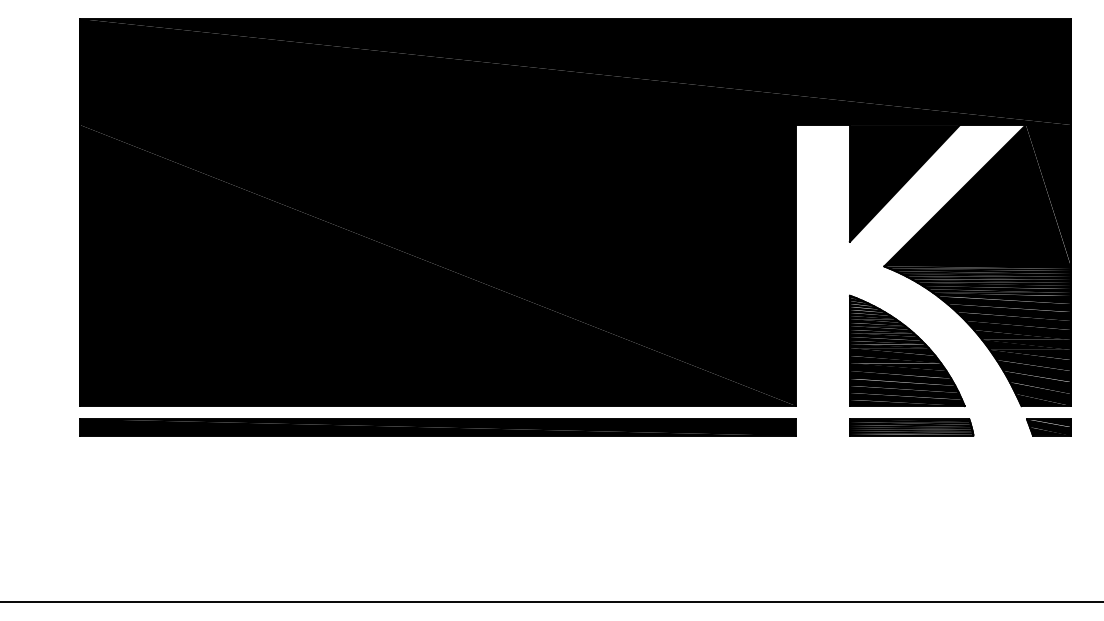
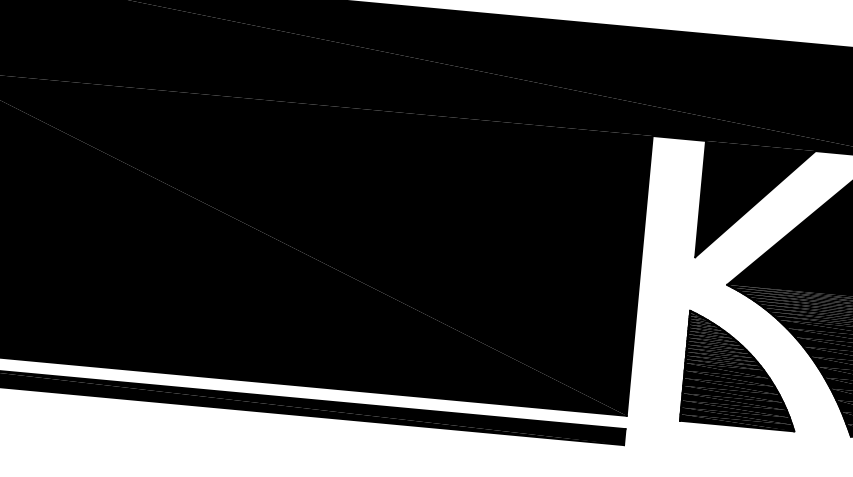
part: (911, 427) -> (739, 447), removed

